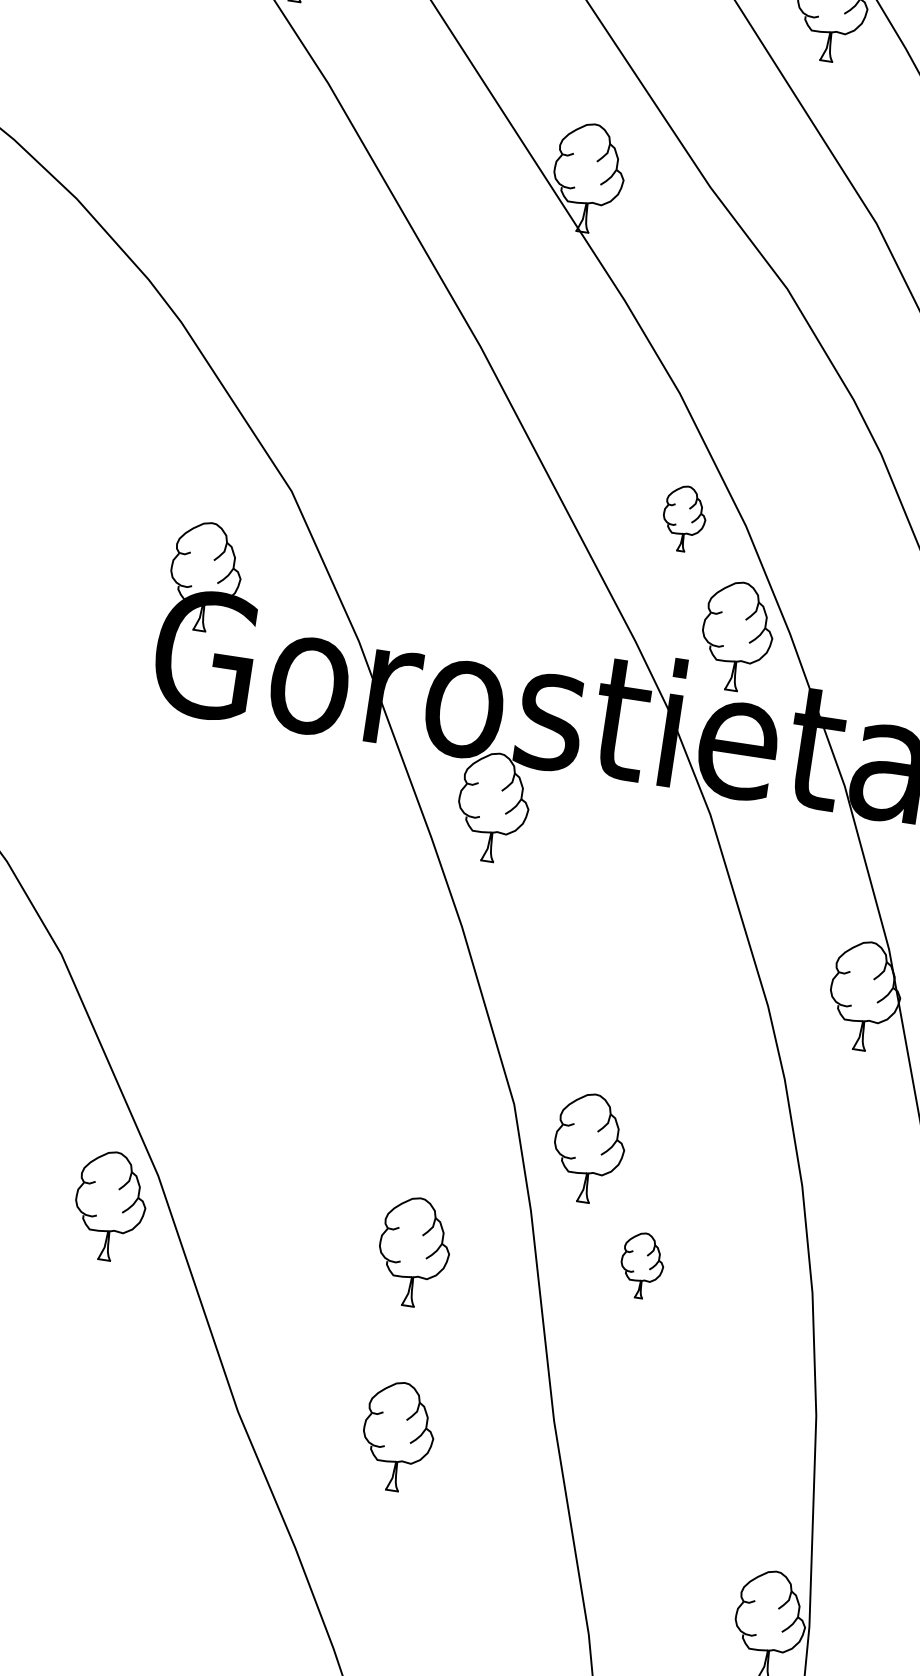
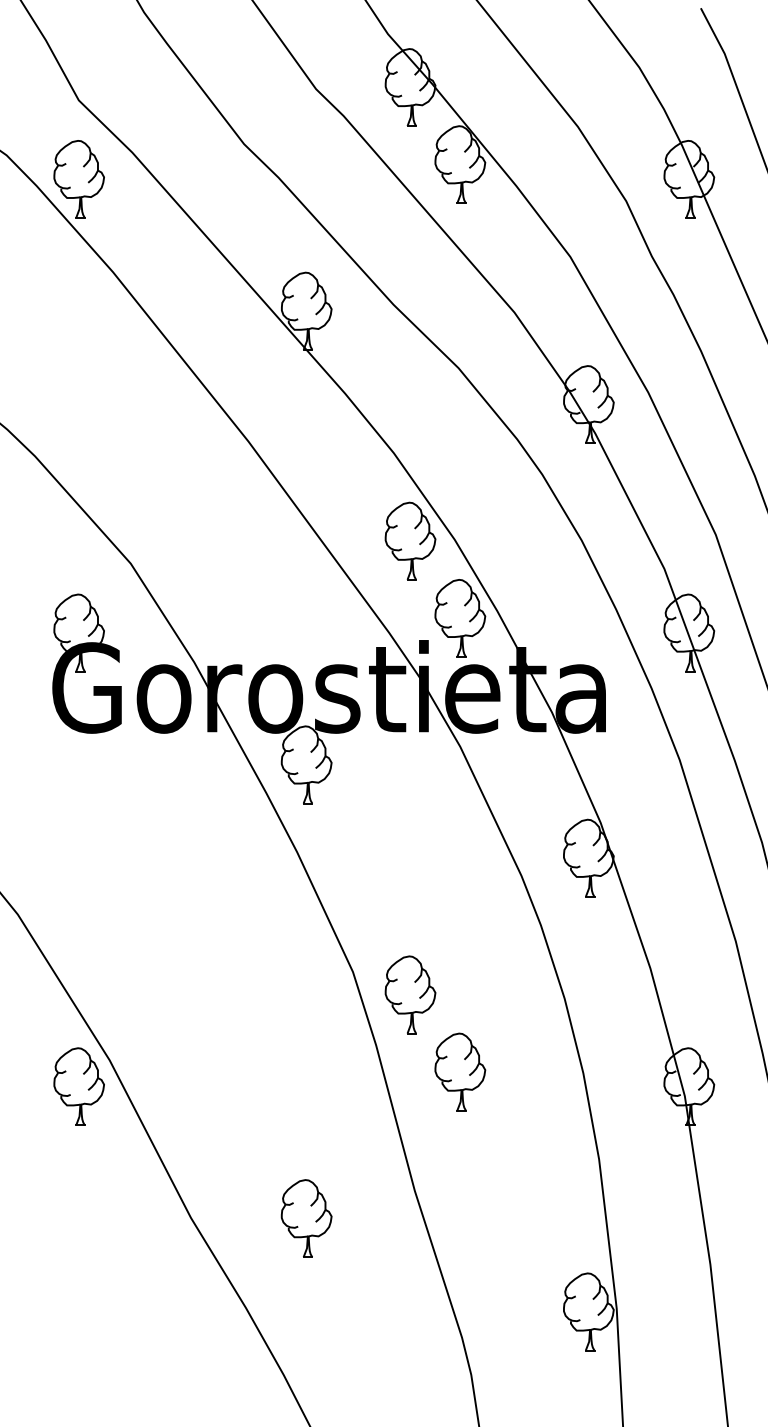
part: (684, 517) -> (410, 540), size x1.67
part: (413, 1251) -> (297, 1086), removed
part: (642, 1264) -> (460, 1071), size x1.67

